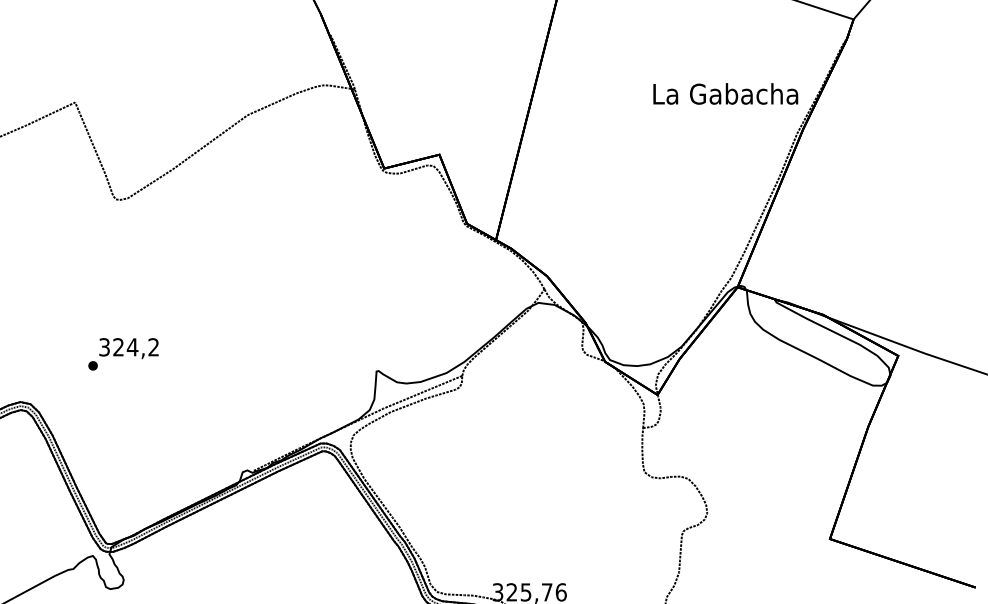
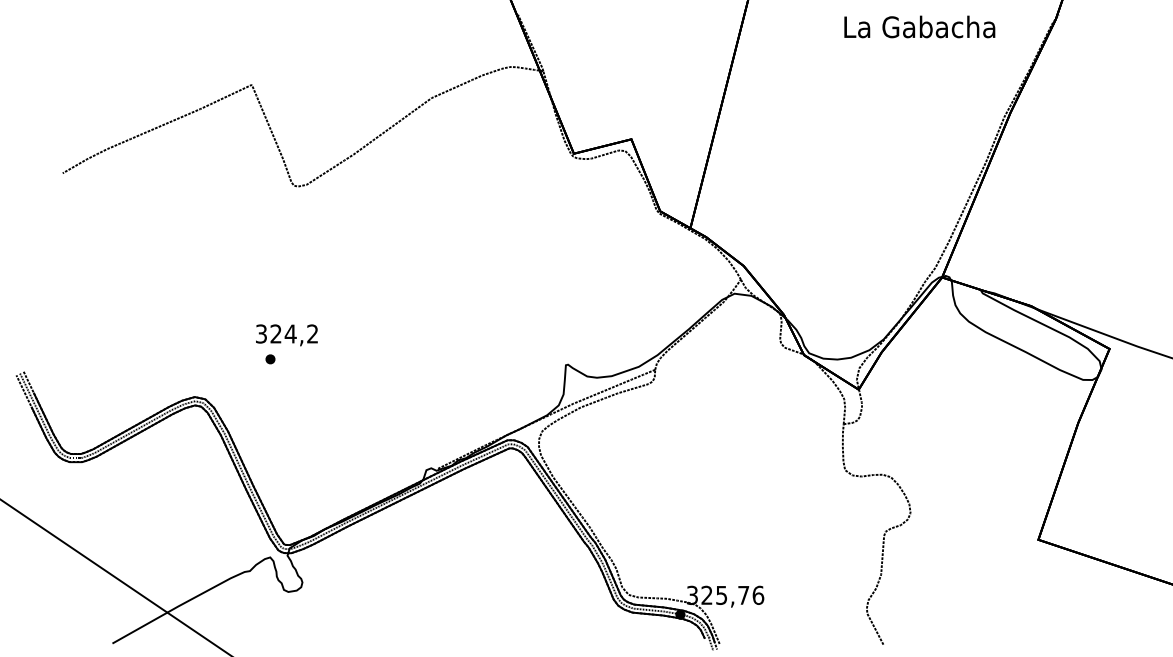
text: (725, 93) -> (919, 26), moved
text: (128, 348) -> (286, 335), moved

